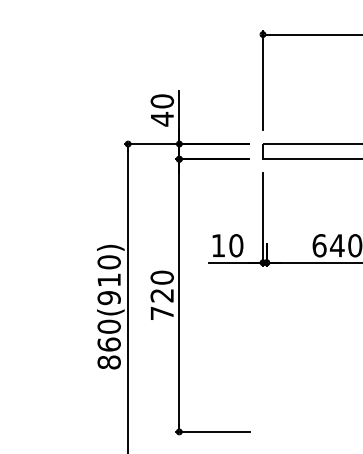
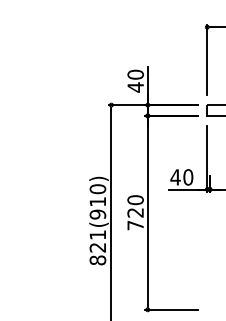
text: (218, 245) -> (175, 177), 10 -> 40
text: (108, 335) -> (97, 241), 860(910) -> 821(910)

